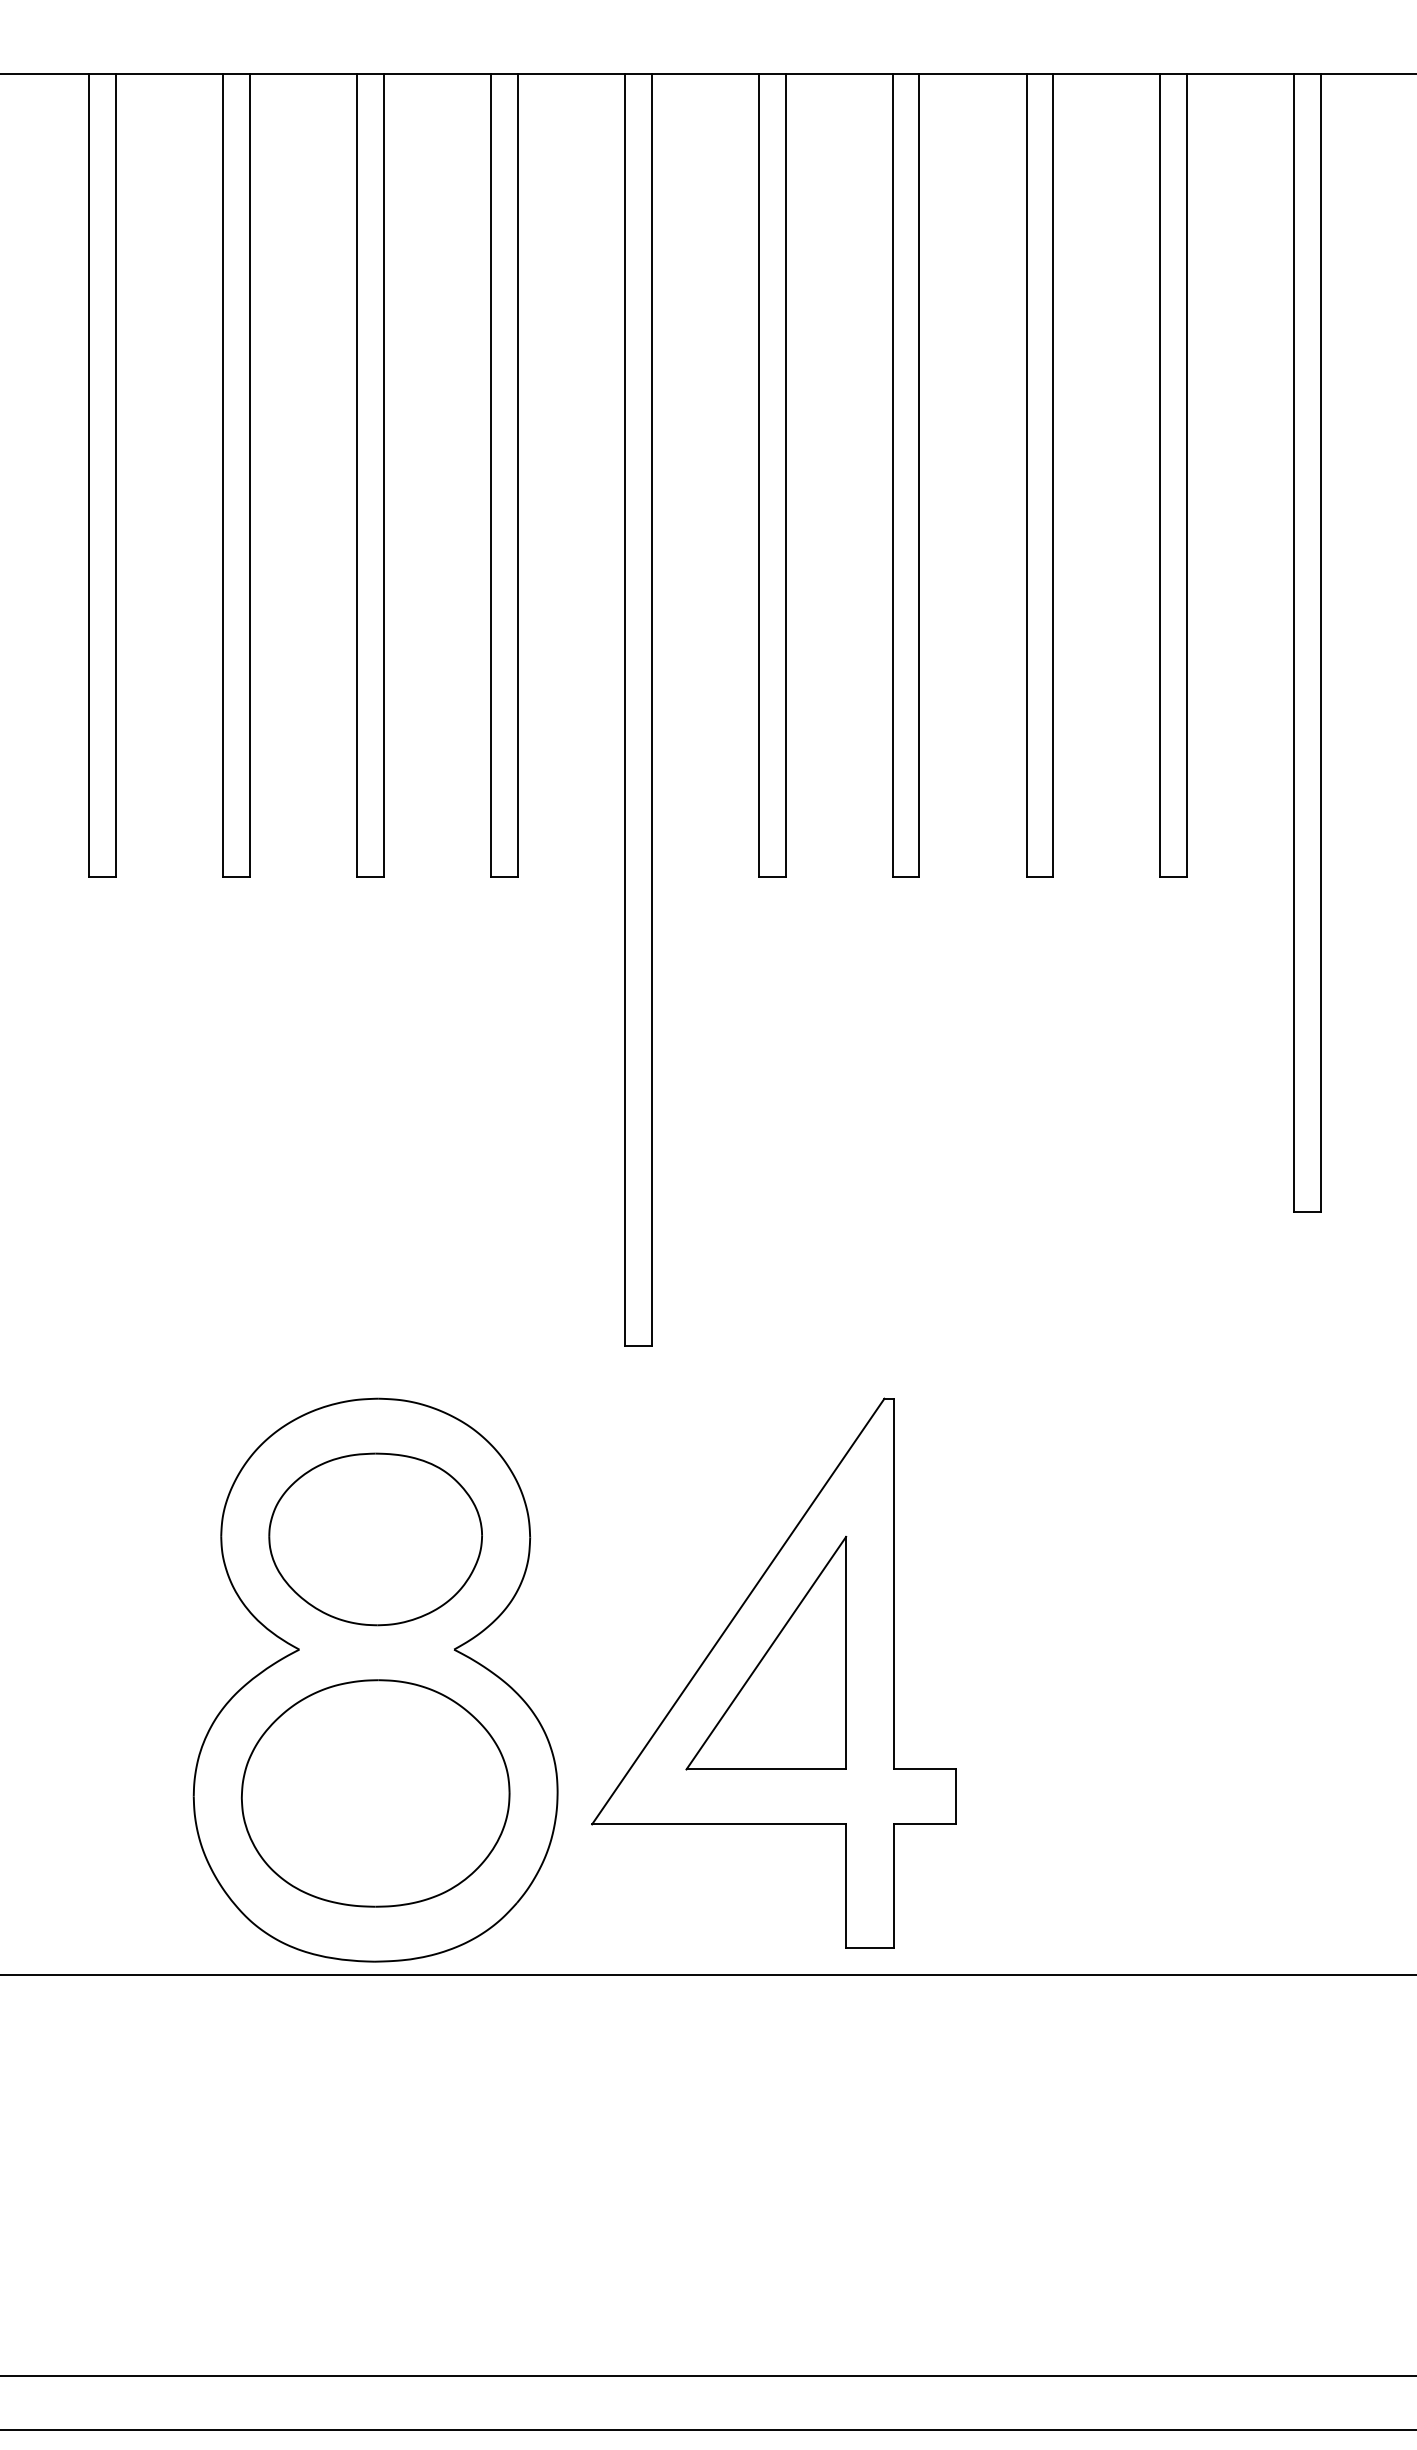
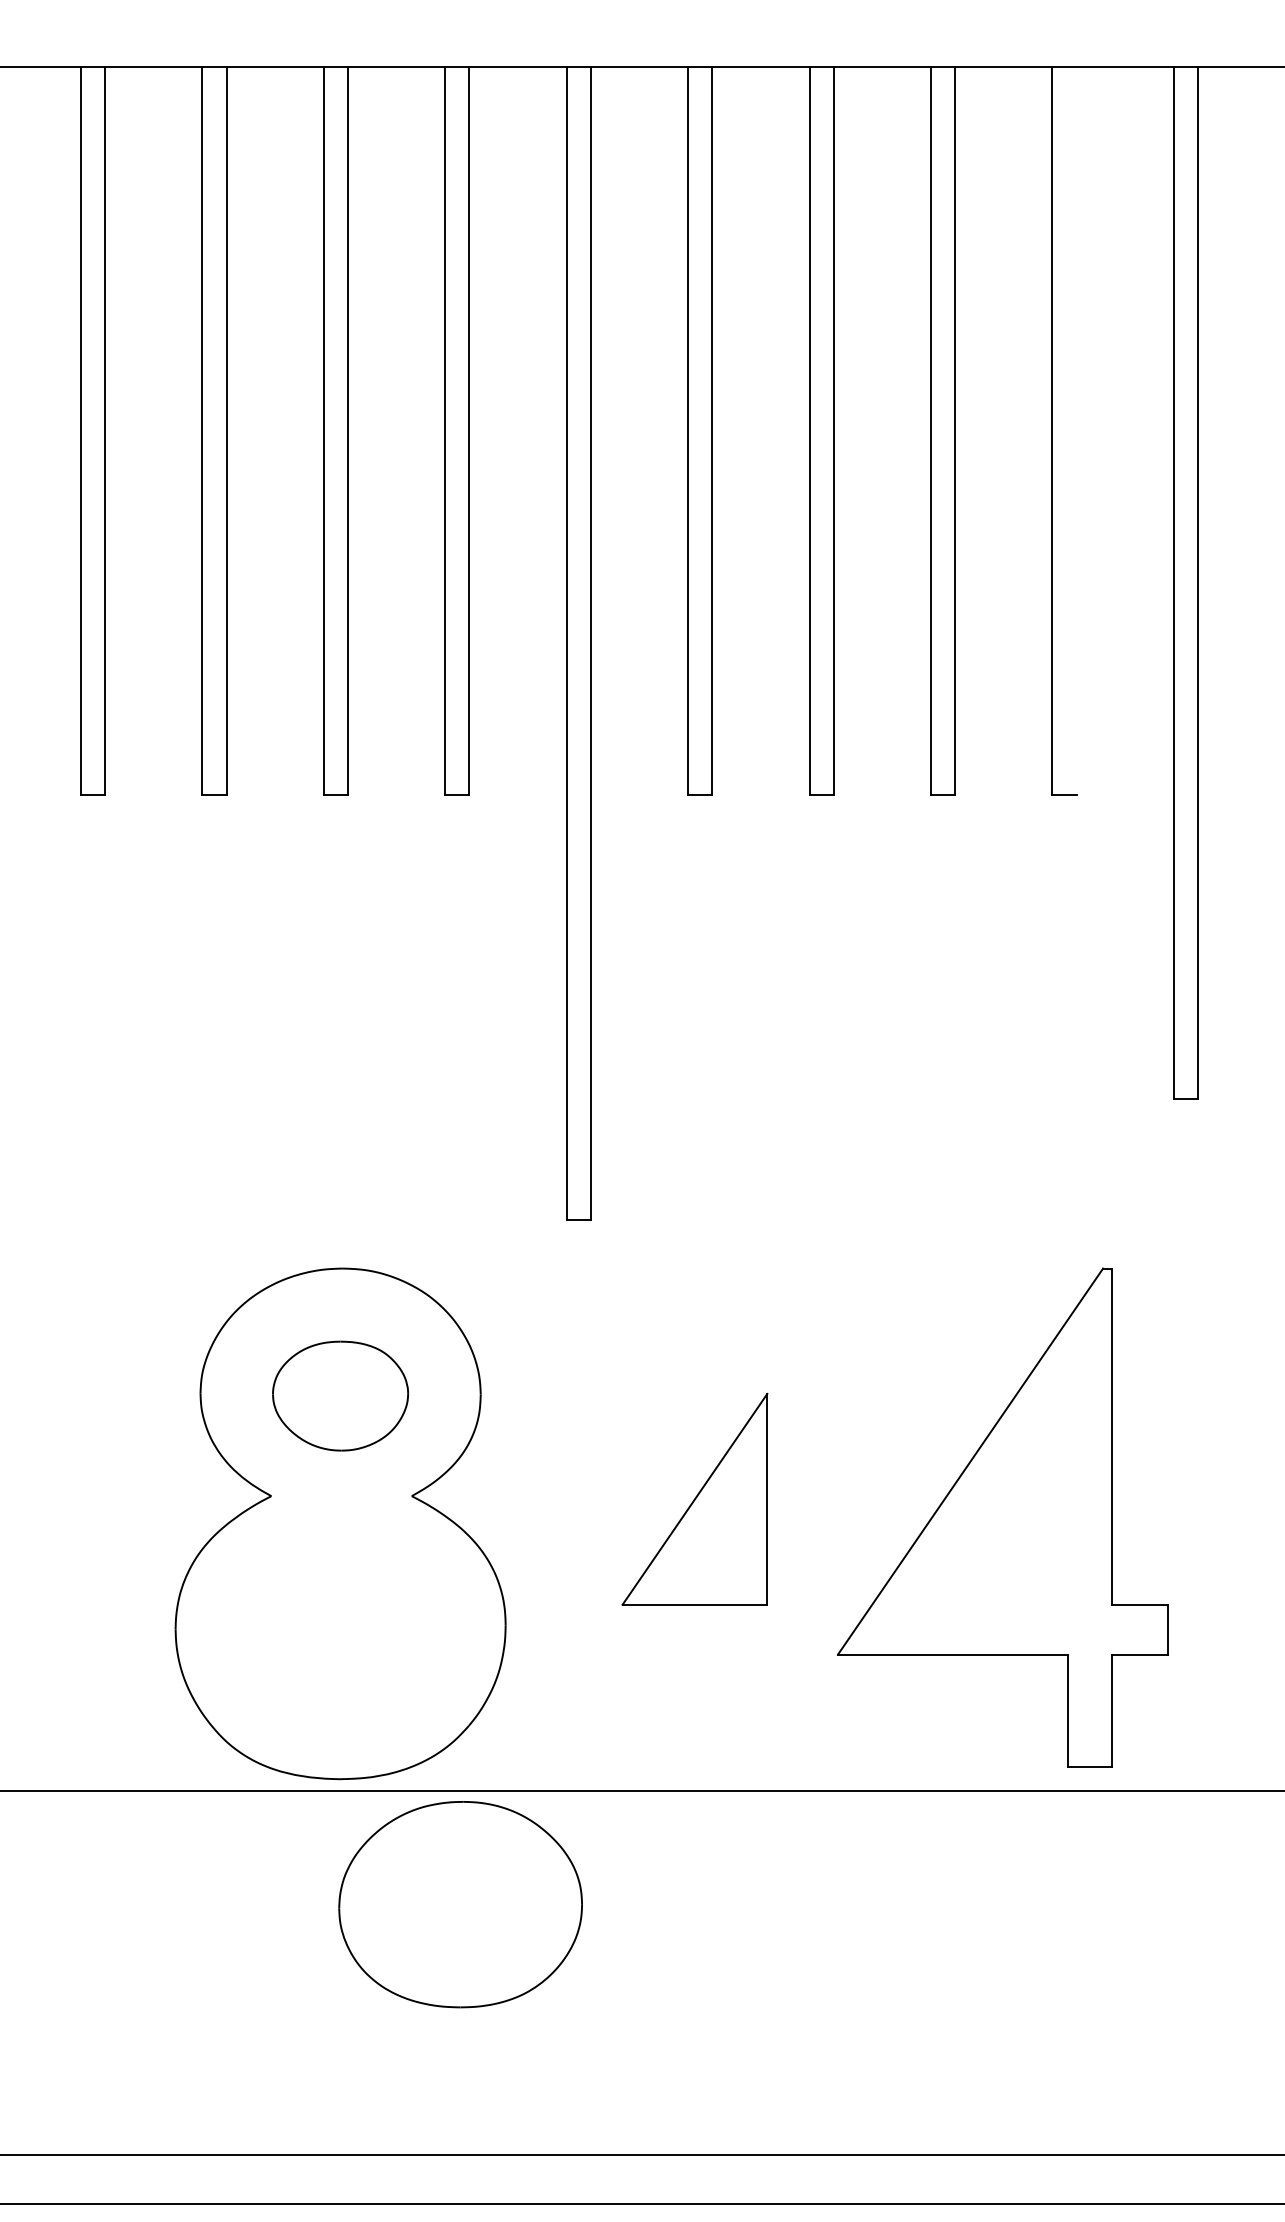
line: (1186, 474) -> (1076, 430), removed
part: (375, 1538) -> (340, 1395), size x0.7
part: (773, 1673) -> (1002, 1517), moved
part: (375, 1793) -> (460, 1904), moved

